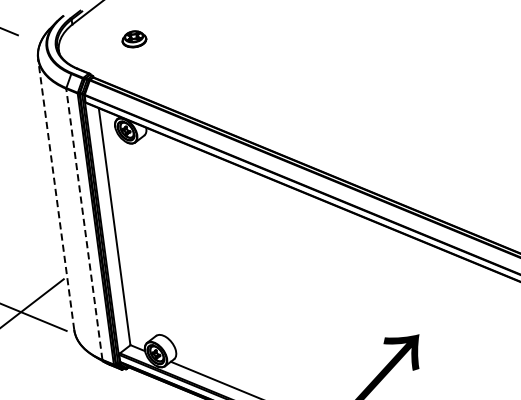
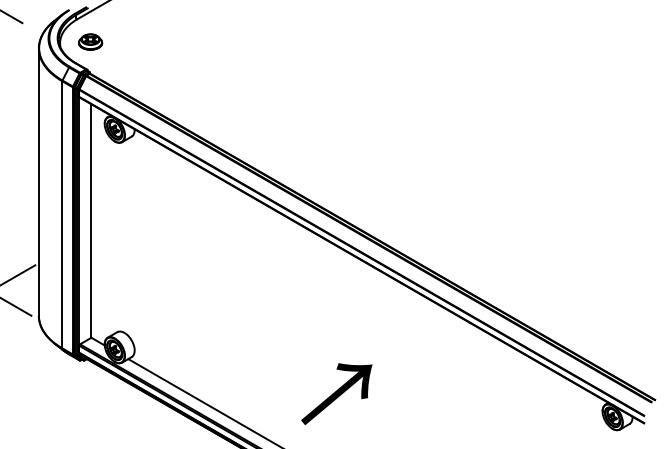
part: (134, 38) -> (90, 41), moved
line: (55, 194) -> (38, 182), dashed -> solid
line: (84, 224) -> (62, 214), dashed -> solid

